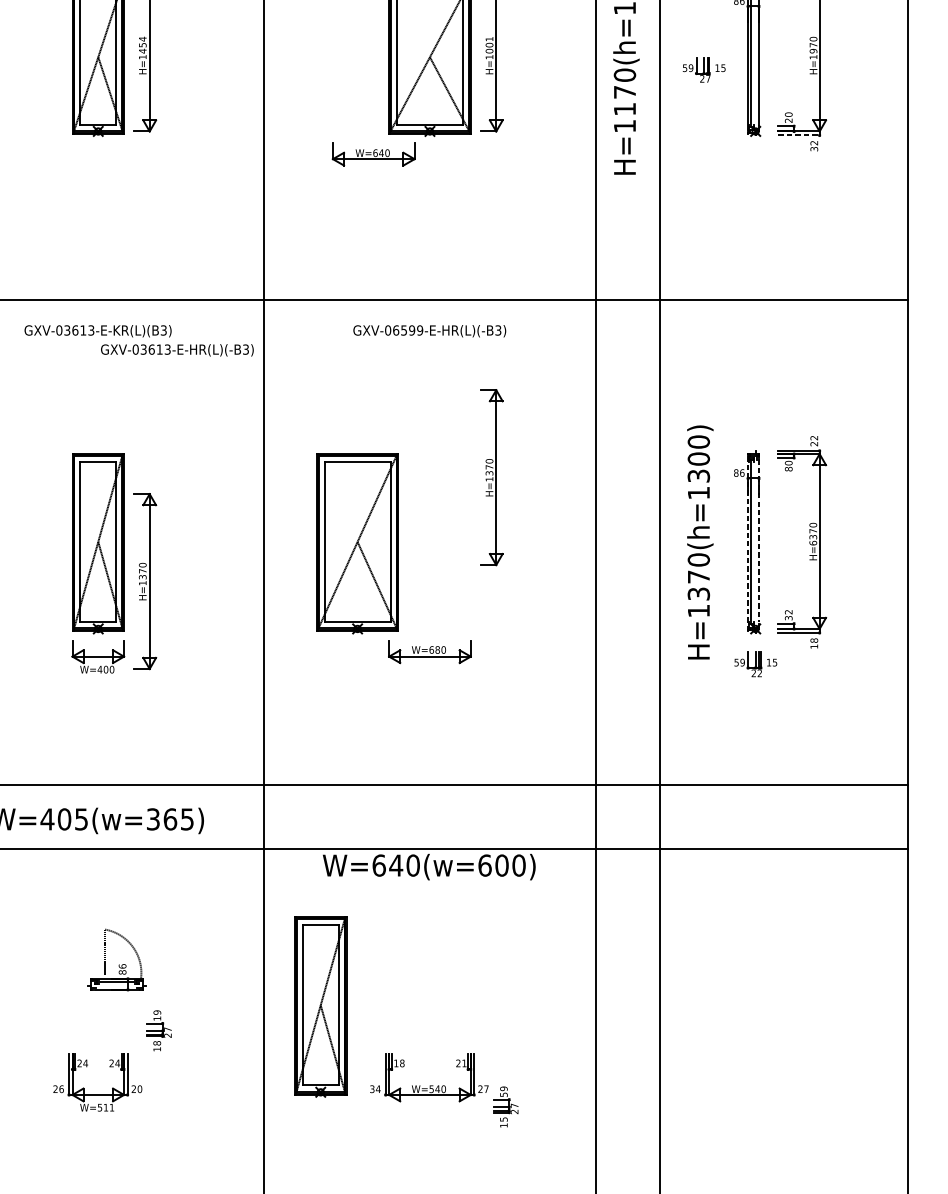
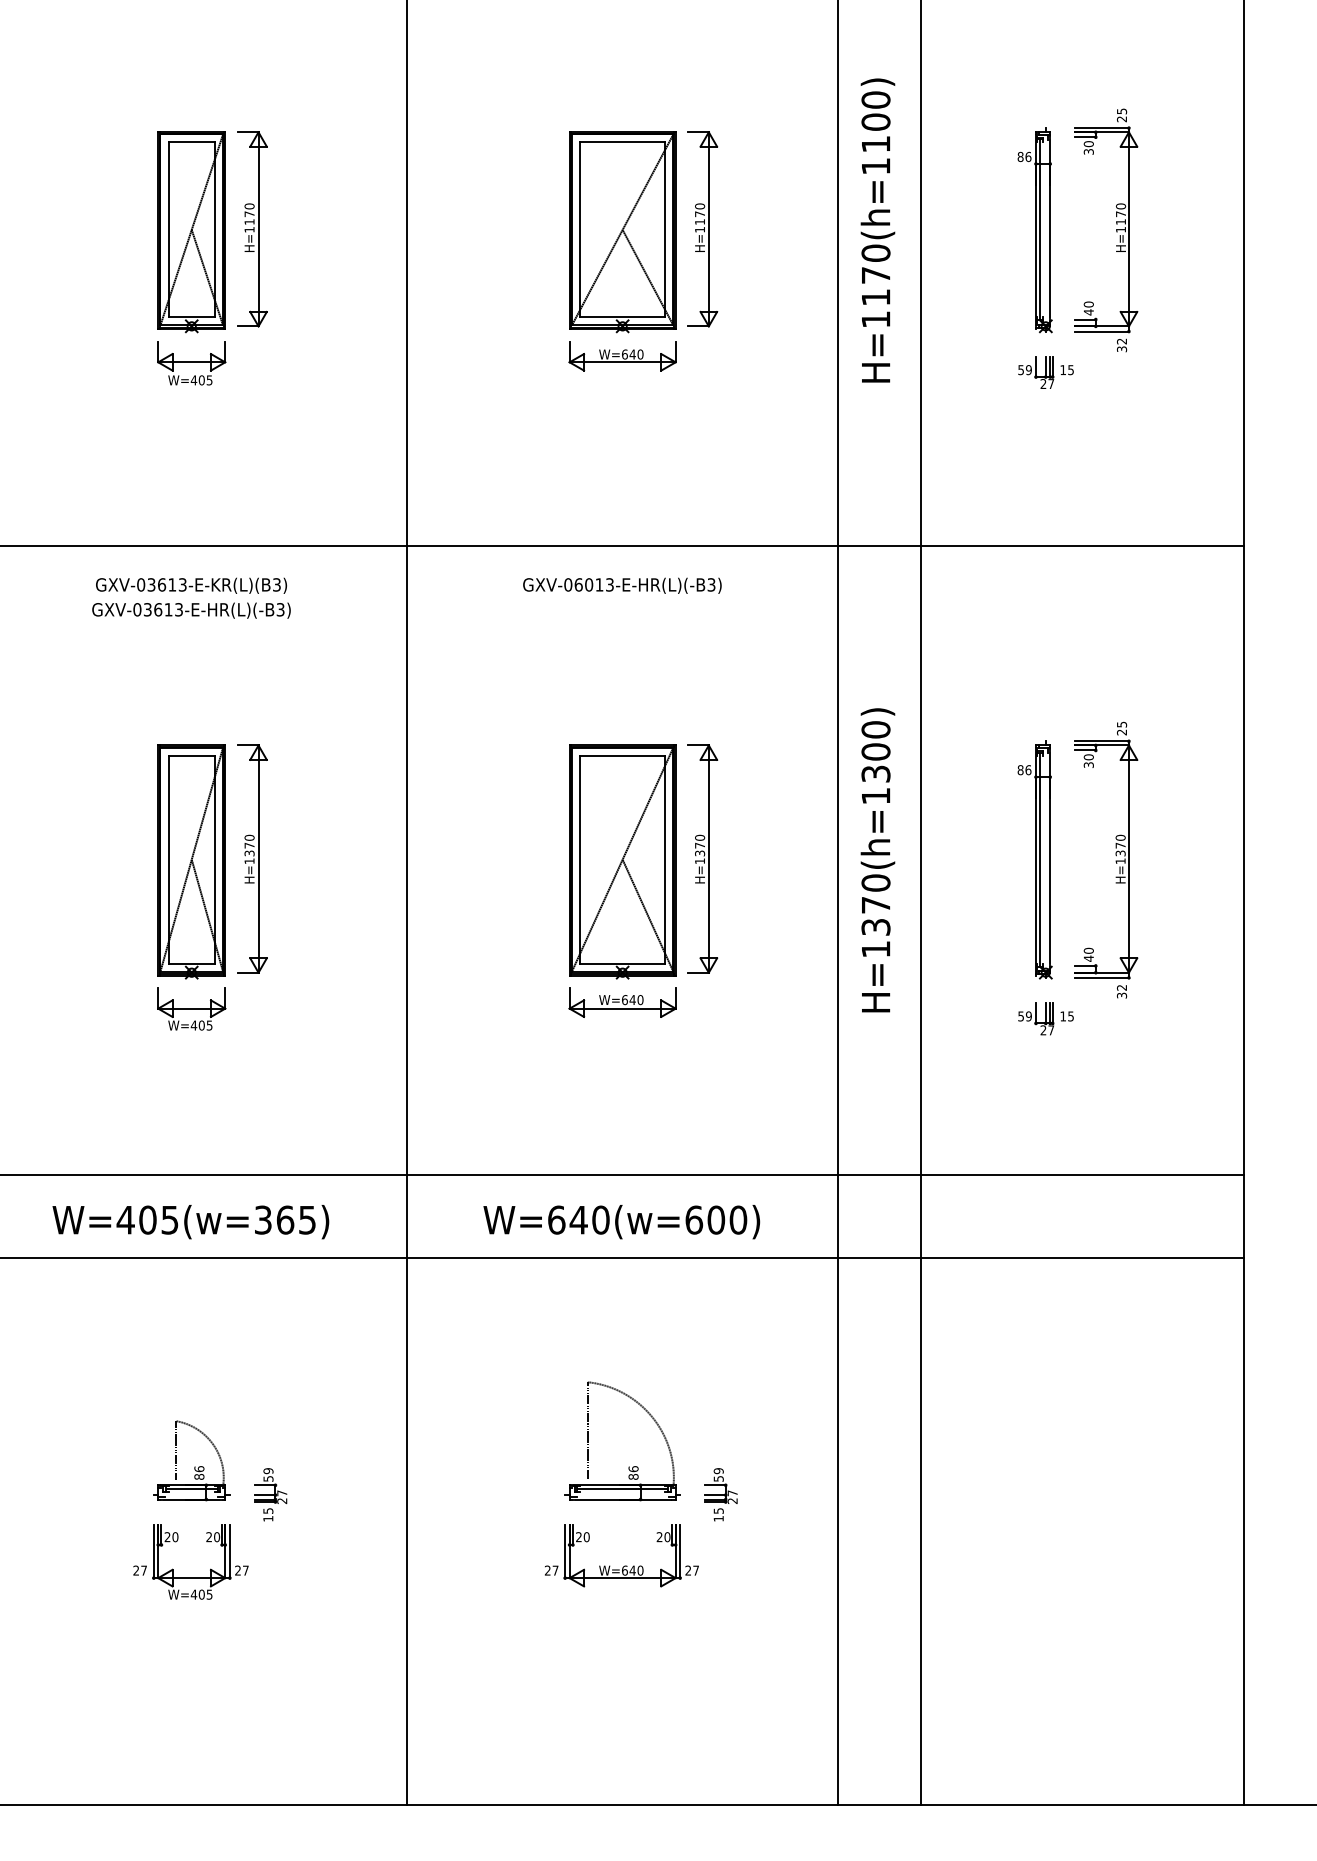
text: (142, 45) -> (249, 214), H=1454 -> H=1170
text: (489, 45) -> (700, 214), H=1001 -> H=1170
text: (813, 51) -> (1120, 222), H=1970 -> H=1170
part: (703, 70) -> (1045, 372), moved
text: (788, 120) -> (1088, 312), 20 -> 40
line: (799, 135) -> (1102, 331), dashed -> solid
part: (373, 154) -> (622, 356), moved
part: (98, 160) -> (191, 363), added
text: (412, 330) -> (599, 584), GXV-06599-E-HR(L)(-B3) -> GXV-06013-E-HR(L)(-B3)
text: (177, 350) -> (191, 610), moved
text: (813, 437) -> (1121, 724), 22 -> 25
text: (788, 469) -> (1088, 765), 80 -> 30
part: (491, 477) -> (702, 858), moved
line: (759, 541) -> (1050, 858), dashed -> solid
text: (699, 542) -> (877, 860), moved
part: (357, 543) -> (622, 861), moved
line: (747, 543) -> (1035, 861), dashed -> solid
text: (813, 543) -> (1120, 861), H=6370 -> H=1370
part: (145, 581) -> (252, 858), moved
text: (788, 614) -> (1088, 954), 32 -> 40
text: (813, 643) -> (1121, 991), 18 -> 32
text: (437, 650) -> (632, 1000), W=680 -> W=640
text: (111, 669) -> (209, 1025), W=400 -> W=405
text: (760, 673) -> (1051, 1030), 22 -> 27
text: (429, 867) -> (621, 1222), moved
part: (118, 964) -> (194, 1466), moved
part: (320, 1006) -> (480, 1463), removed
part: (435, 1009) -> (629, 1466), added
text: (157, 1018) -> (268, 1478), 19 -> 59
text: (157, 1042) -> (268, 1510), 18 -> 15
text: (85, 1063) -> (175, 1537), 24 -> 20
text: (117, 1063) -> (216, 1537), 24 -> 20
text: (399, 1063) -> (582, 1537), 18 -> 20
text: (464, 1063) -> (667, 1537), 21 -> 20
text: (61, 1089) -> (144, 1570), 26 -> 27
text: (139, 1089) -> (245, 1570), 20 -> 27
text: (375, 1089) -> (551, 1570), 34 -> 27
text: (431, 1089) -> (624, 1570), W=540 -> W=640
part: (505, 1106) -> (720, 1494), moved
text: (105, 1107) -> (201, 1594), W=511 -> W=405

